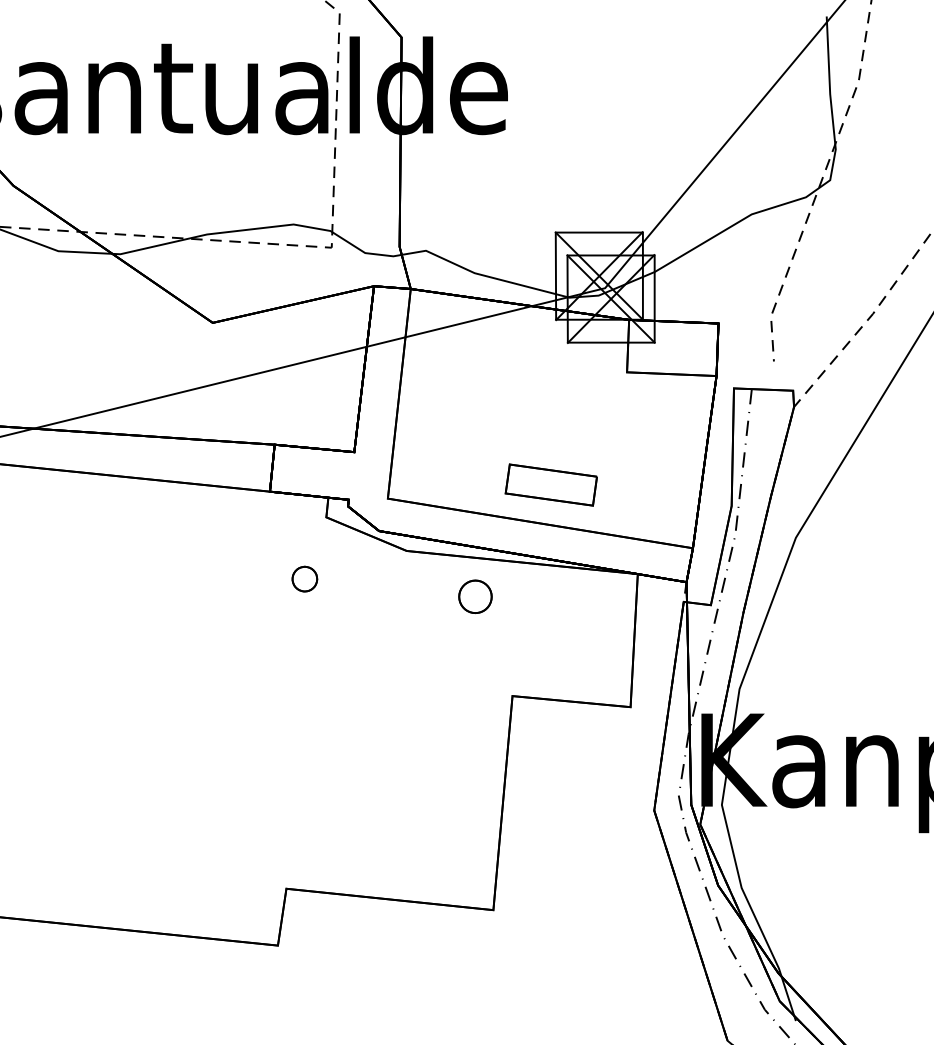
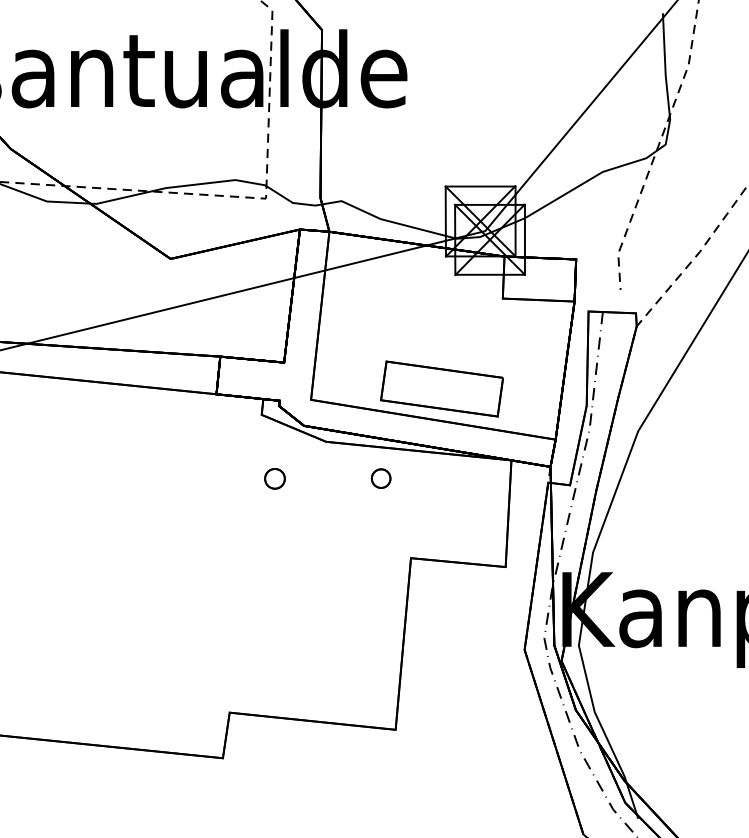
part: (551, 484) -> (442, 388), size x1.67
part: (304, 578) -> (274, 478), moved
part: (474, 596) -> (380, 478), size x0.71

